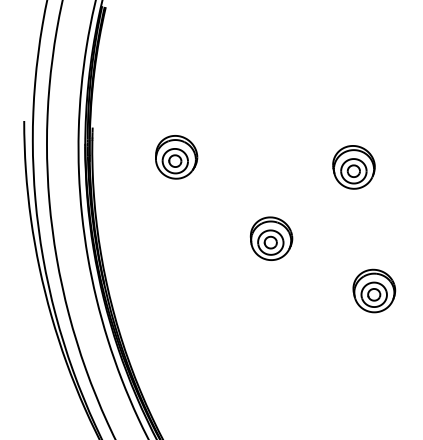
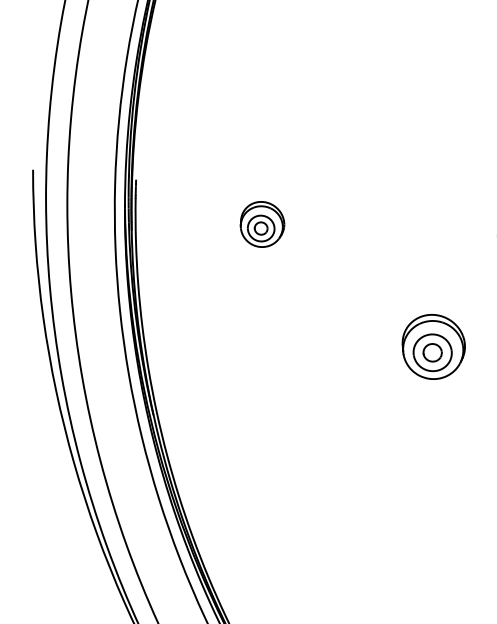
part: (176, 157) -> (262, 224), size x0.7
part: (271, 238) -> (433, 346), moved

